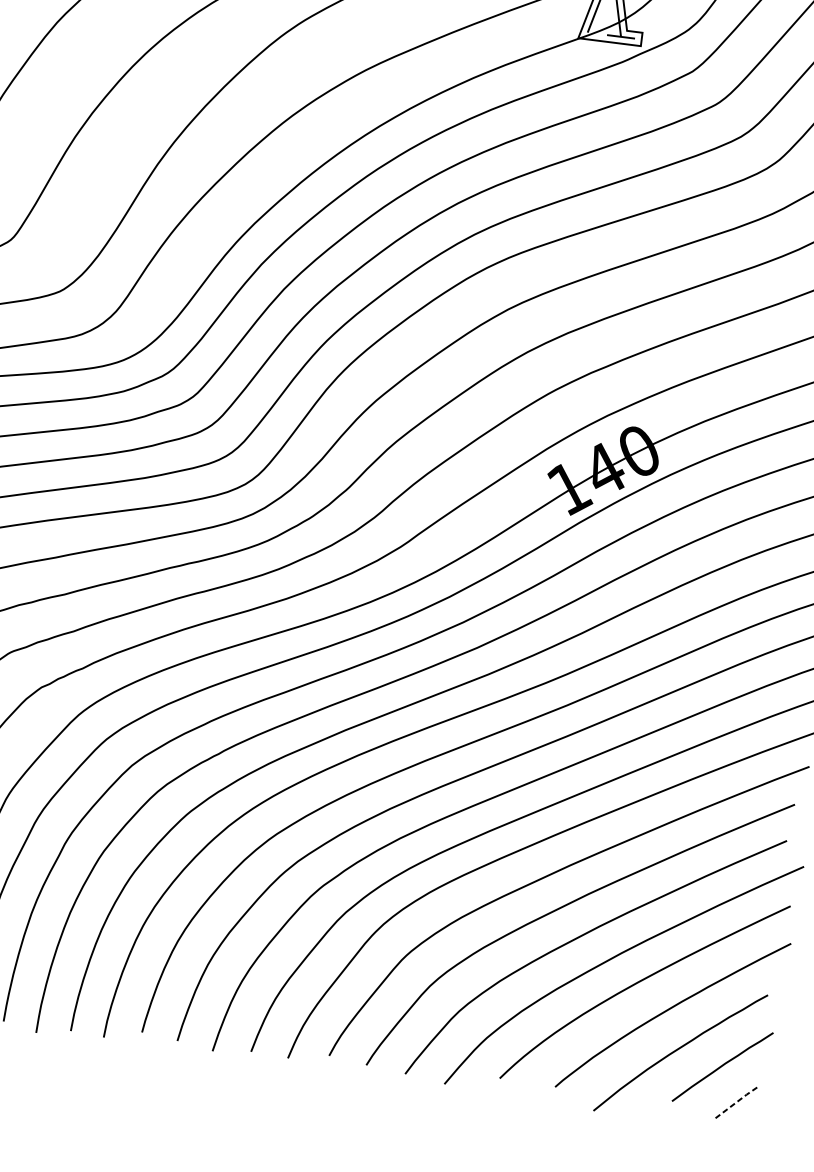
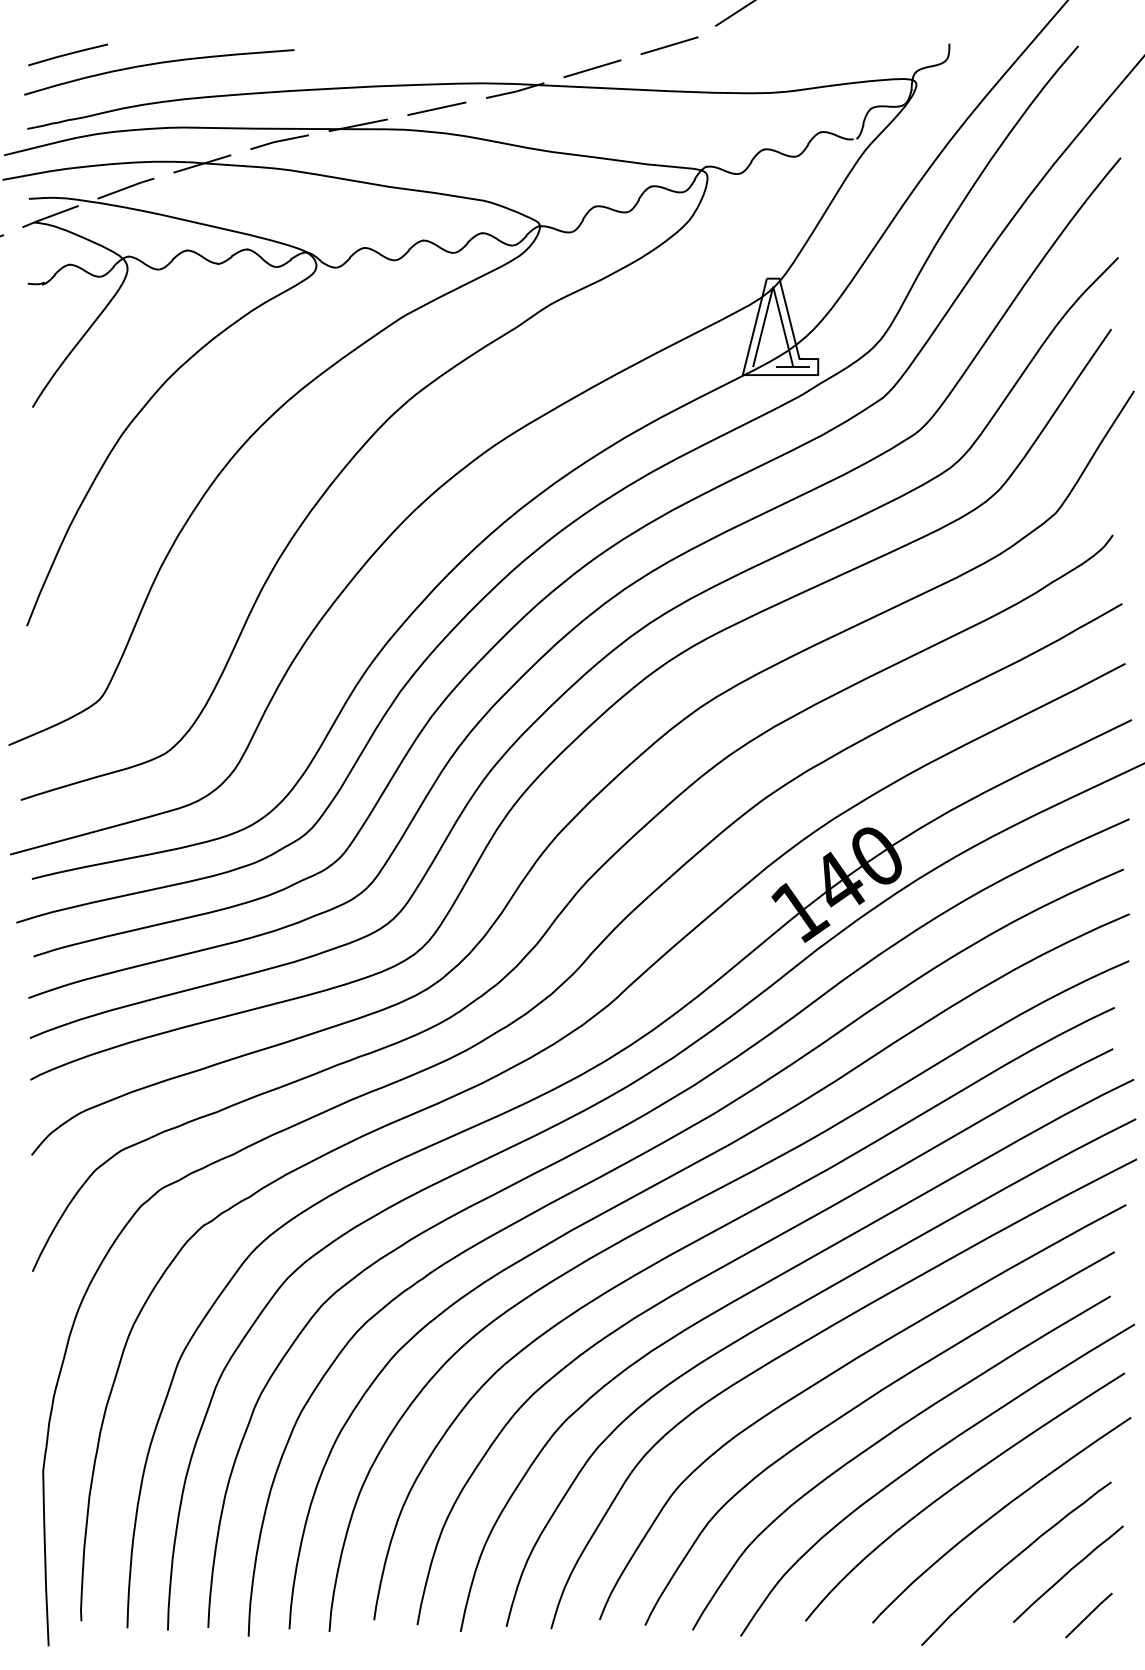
line: (735, 1103) -> (1088, 1615), dashed -> solid

